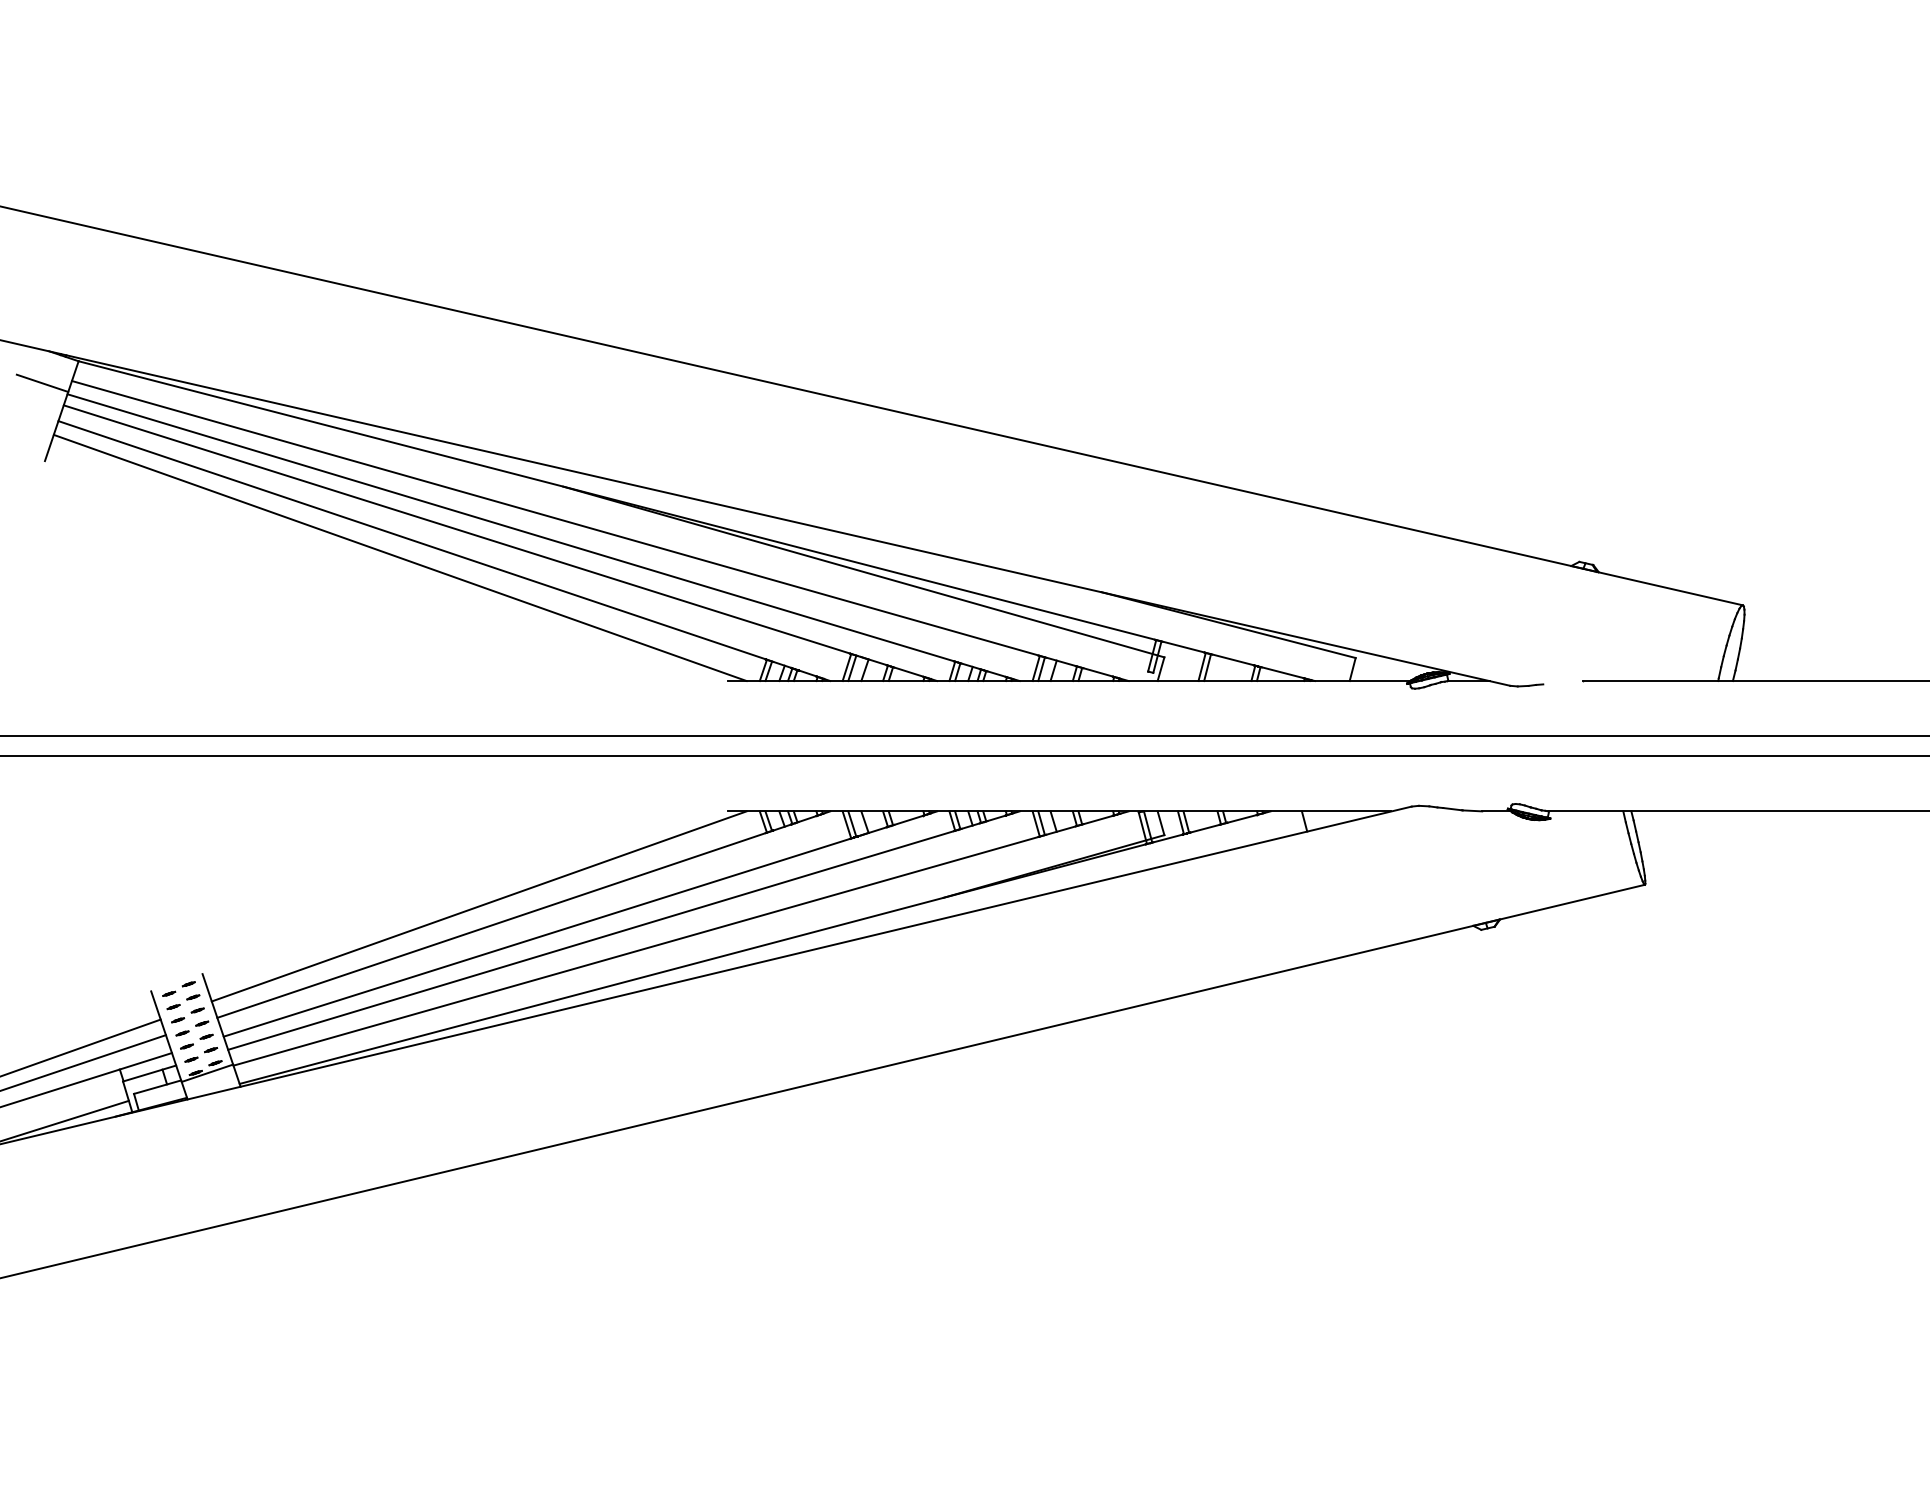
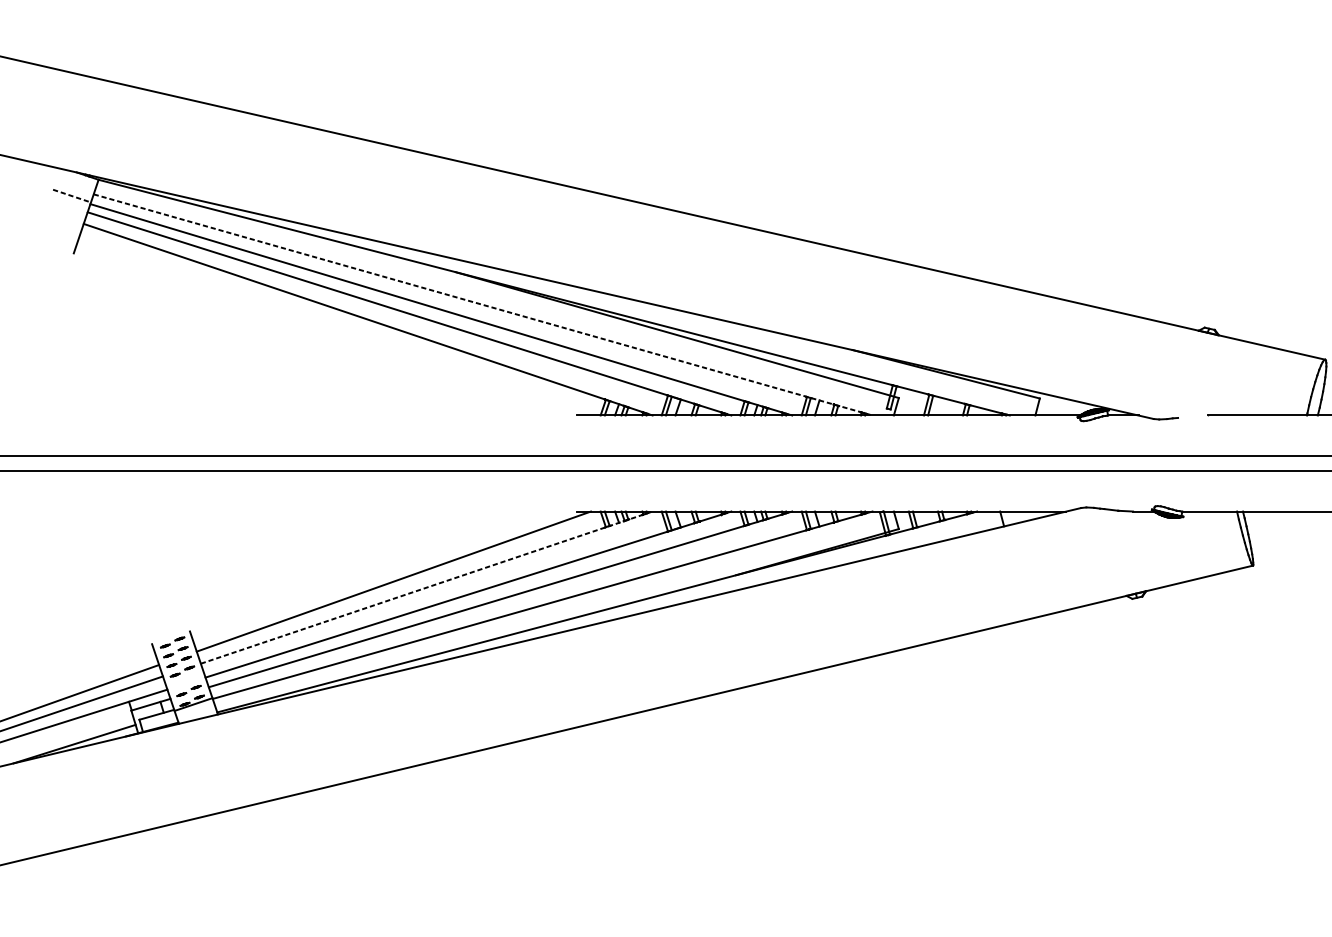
line: (43, 383) -> (72, 196), solid -> dashed
line: (600, 531) -> (483, 305), solid -> dashed
line: (399, 557) -> (335, 324), removed
line: (524, 914) -> (427, 587), solid -> dashed
part: (196, 1041) -> (185, 681), removed

